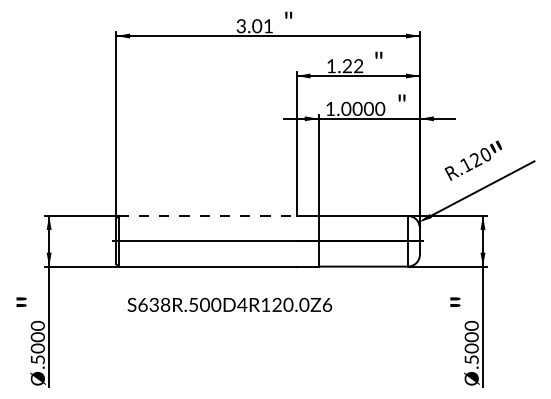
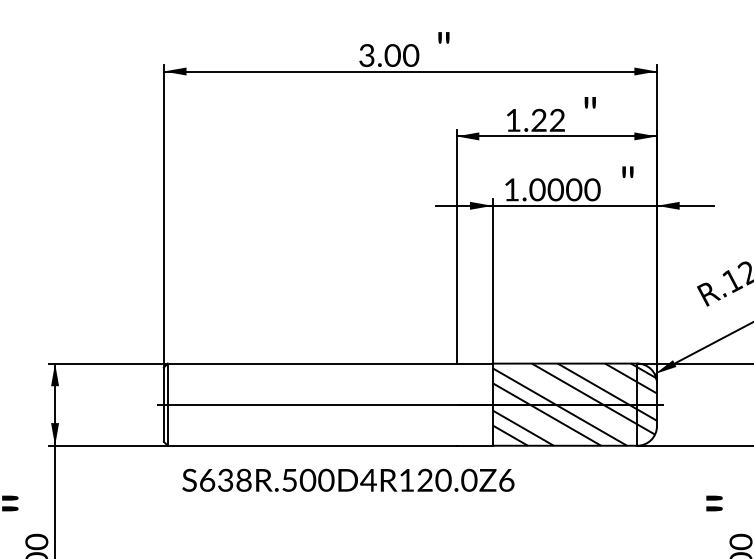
text: (268, 26) -> (411, 56), 3.01 -> 3.00
line: (207, 215) -> (312, 362), dashed -> solid
hatch: (368, 240) -> (573, 403), added
text: (229, 304) -> (347, 479), moved

